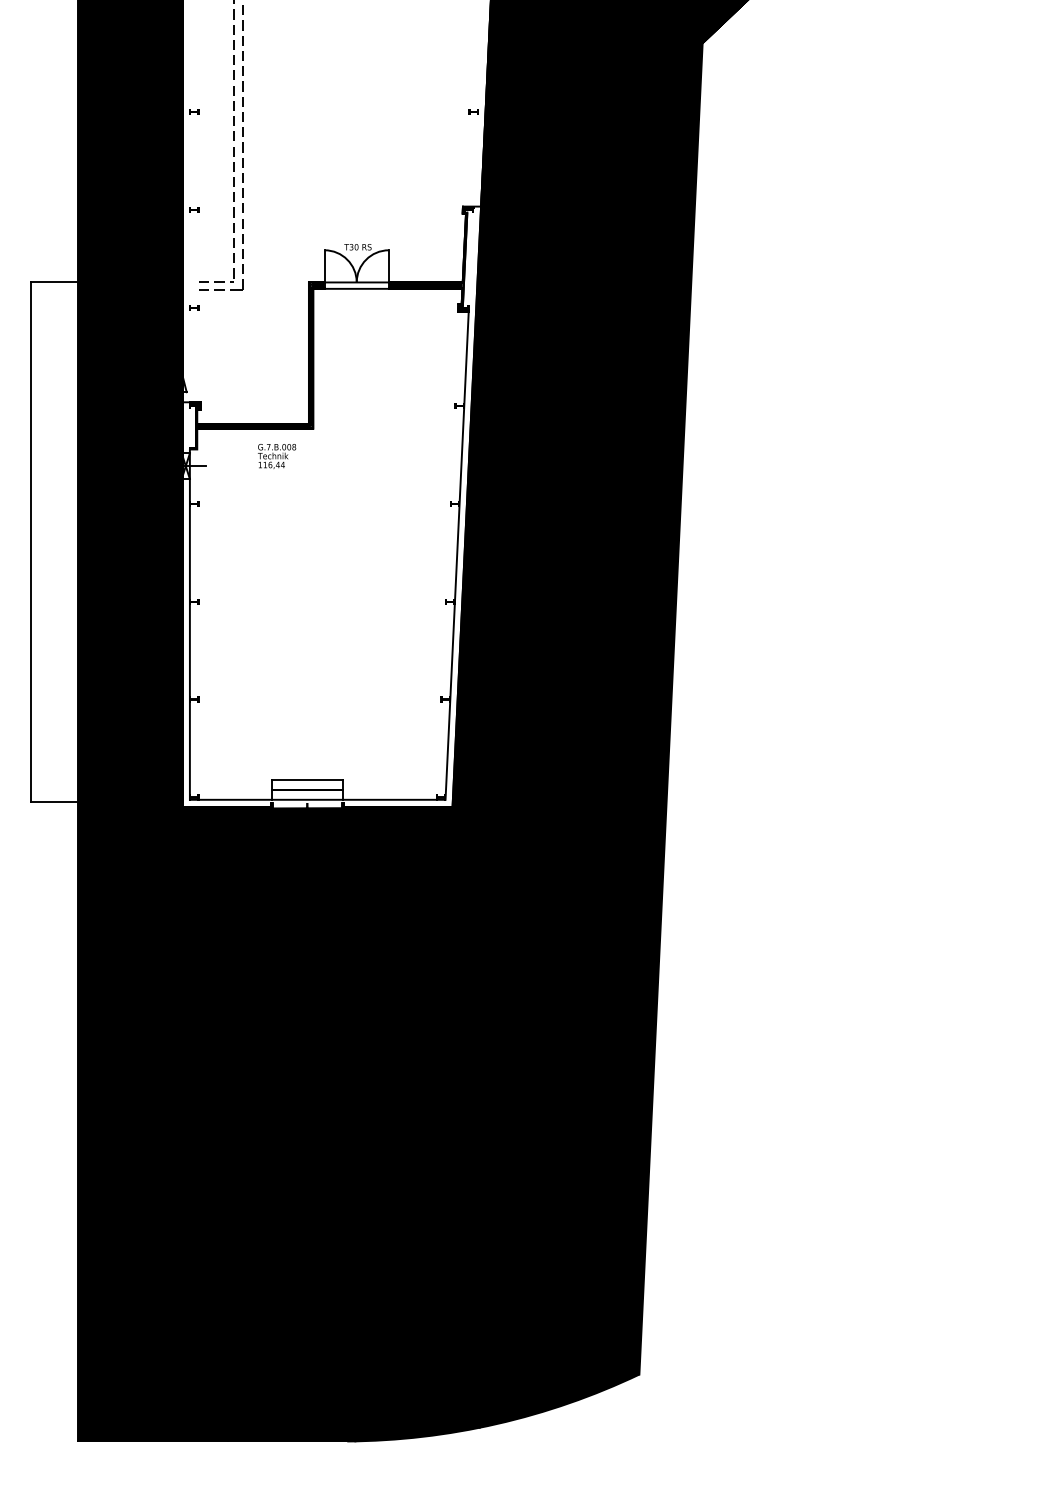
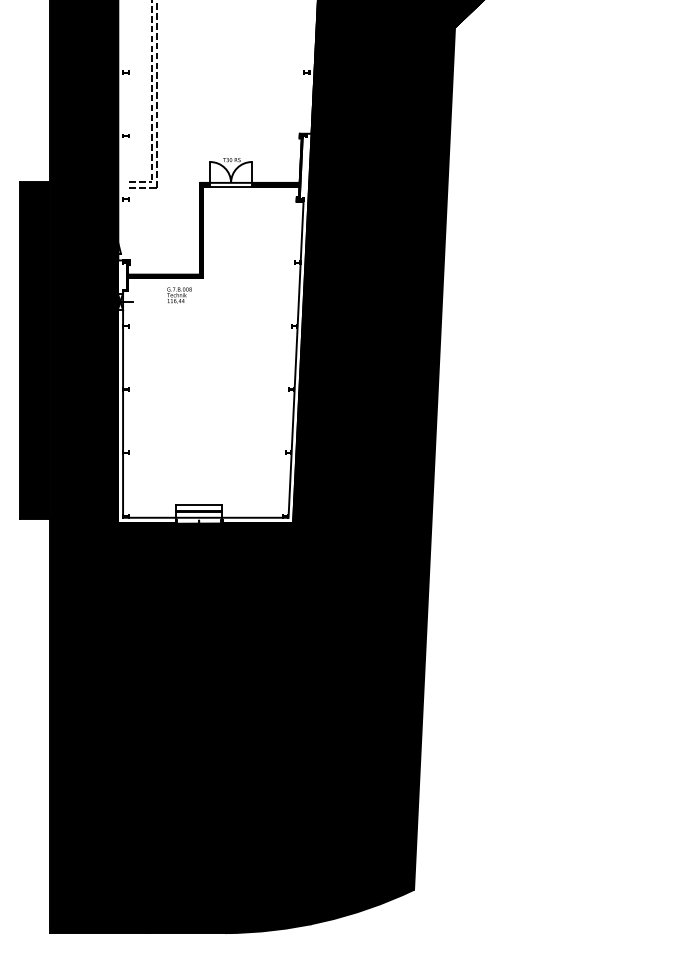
fill: (54, 541) -> (35, 350), added

